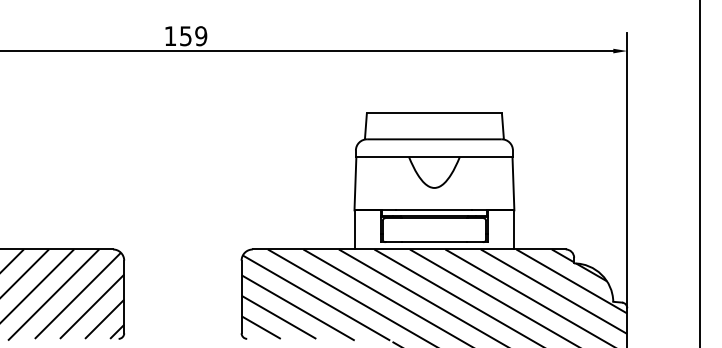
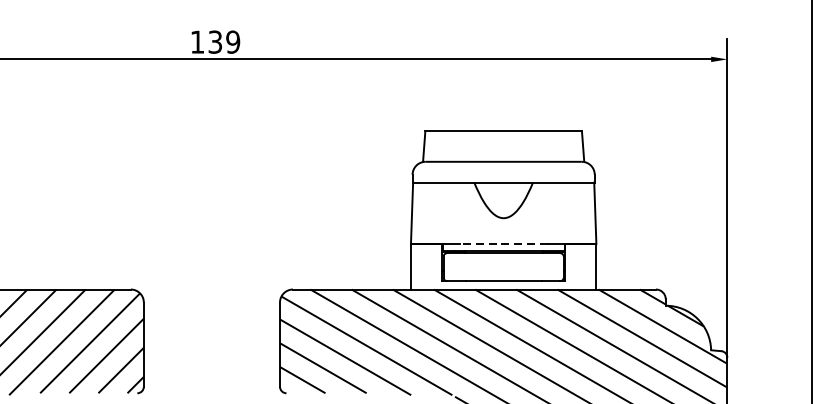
text: (185, 35) -> (214, 41), 159 -> 139
line: (433, 210) -> (502, 244), solid -> dashed

